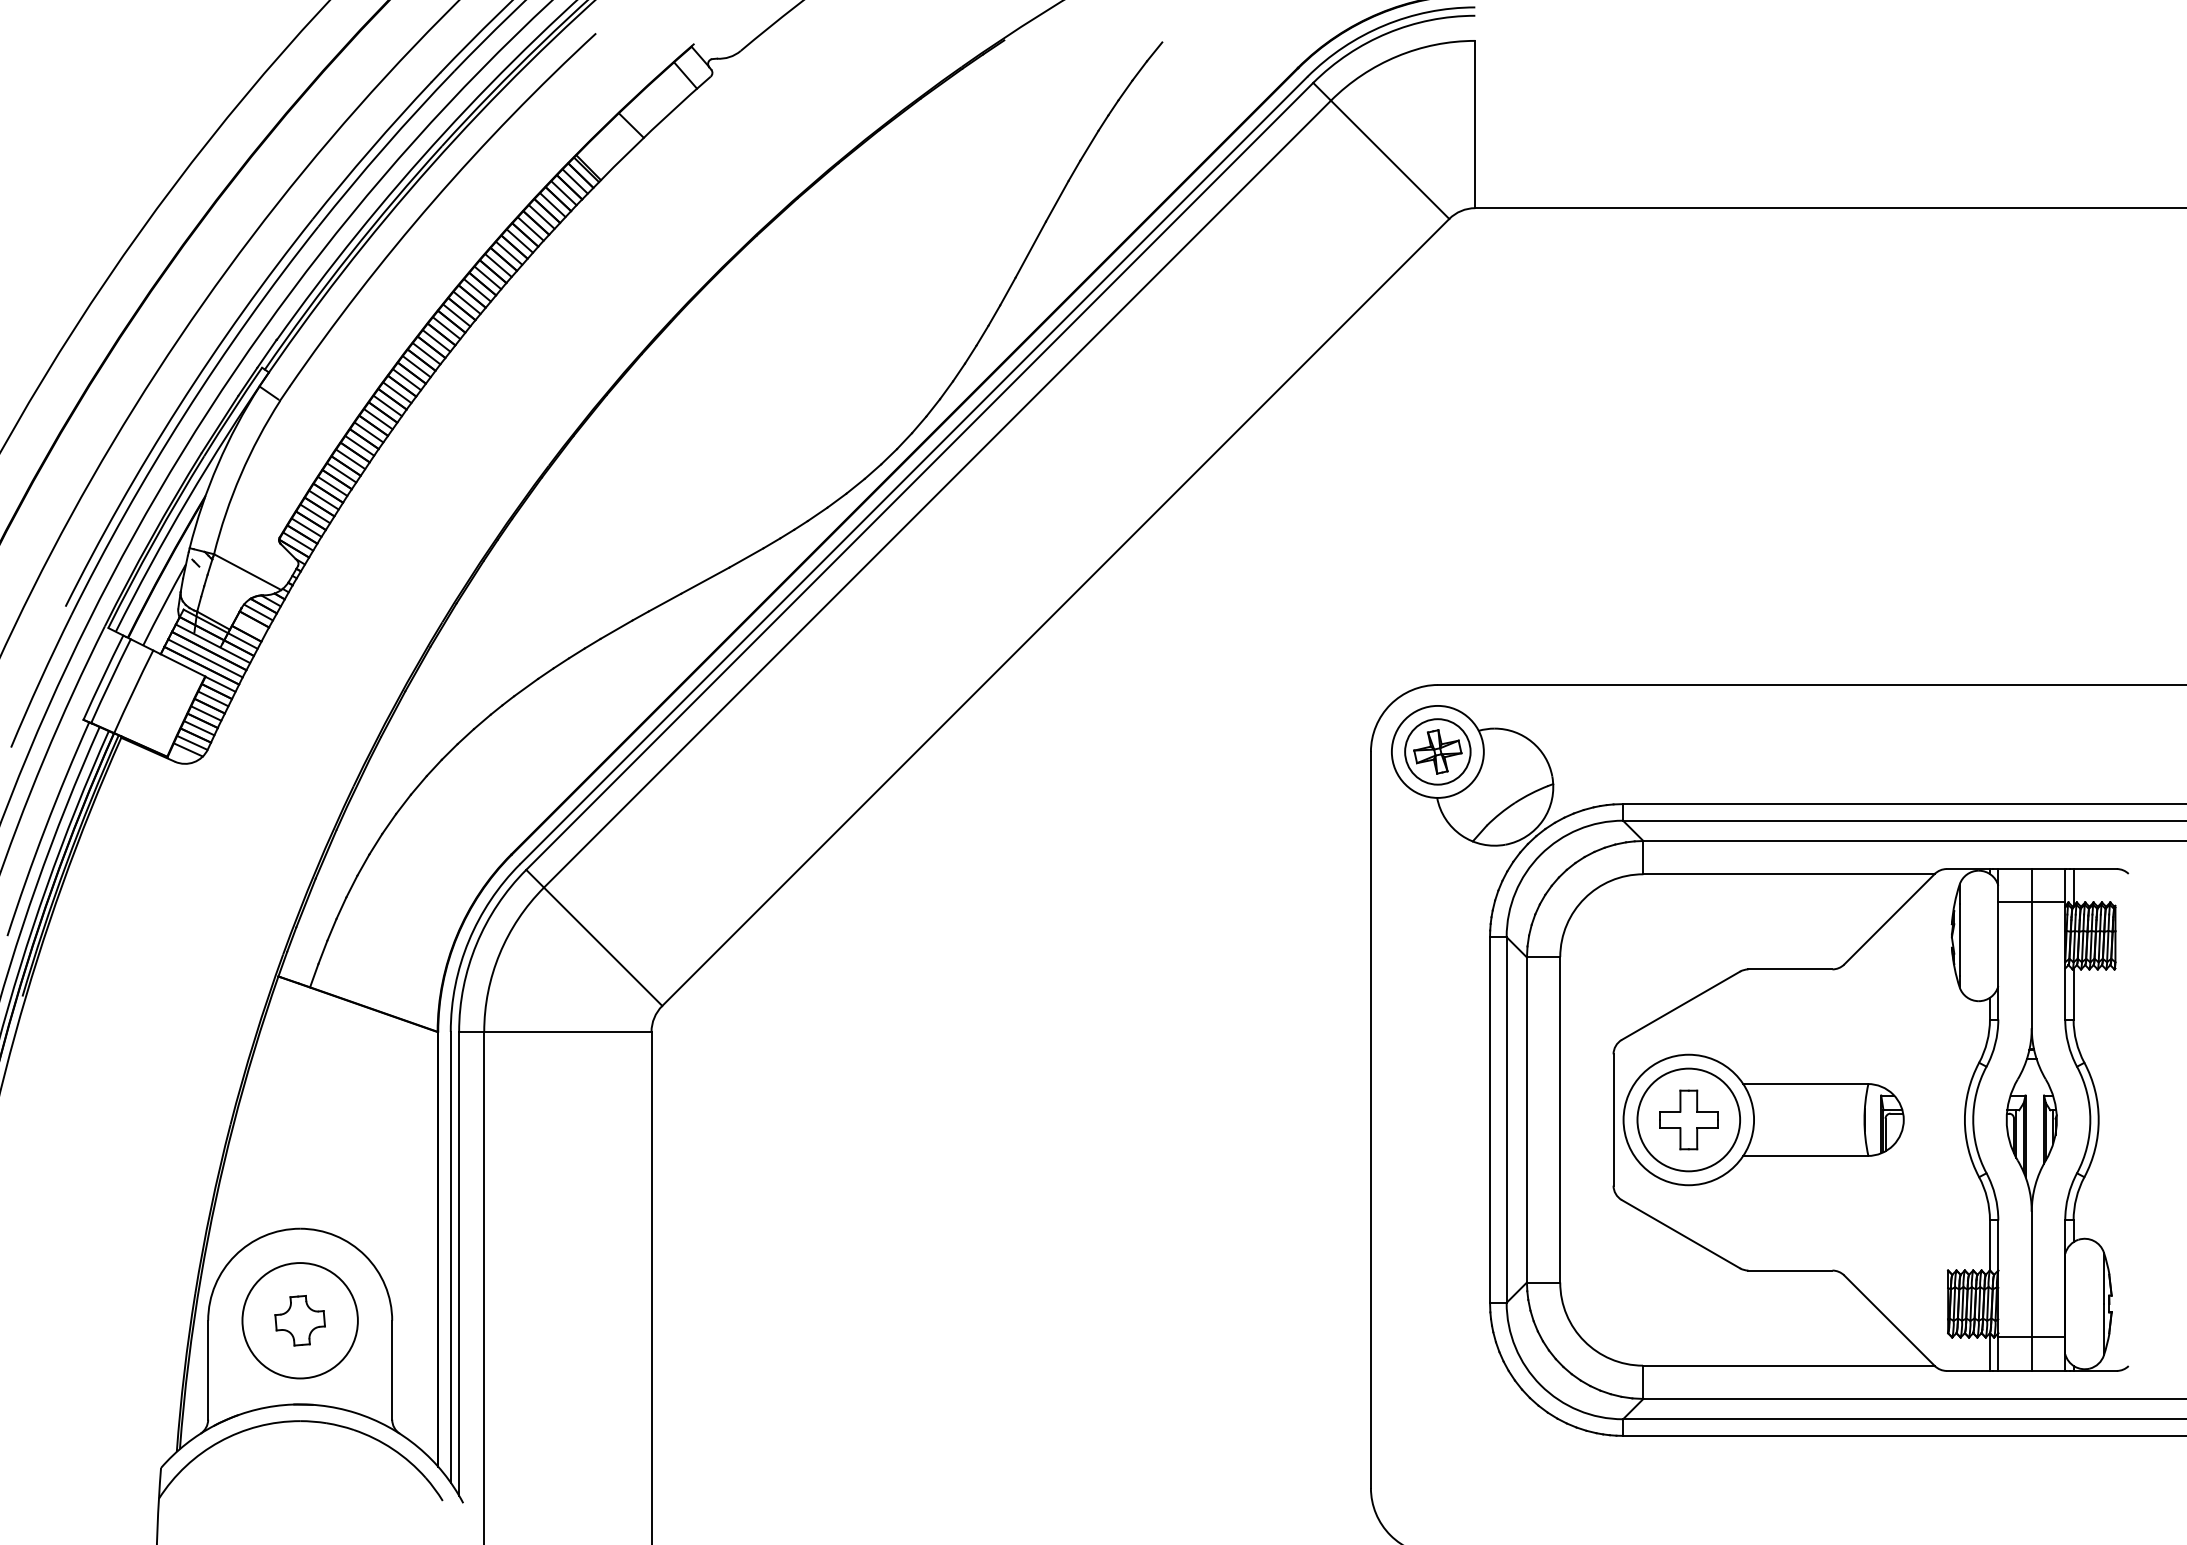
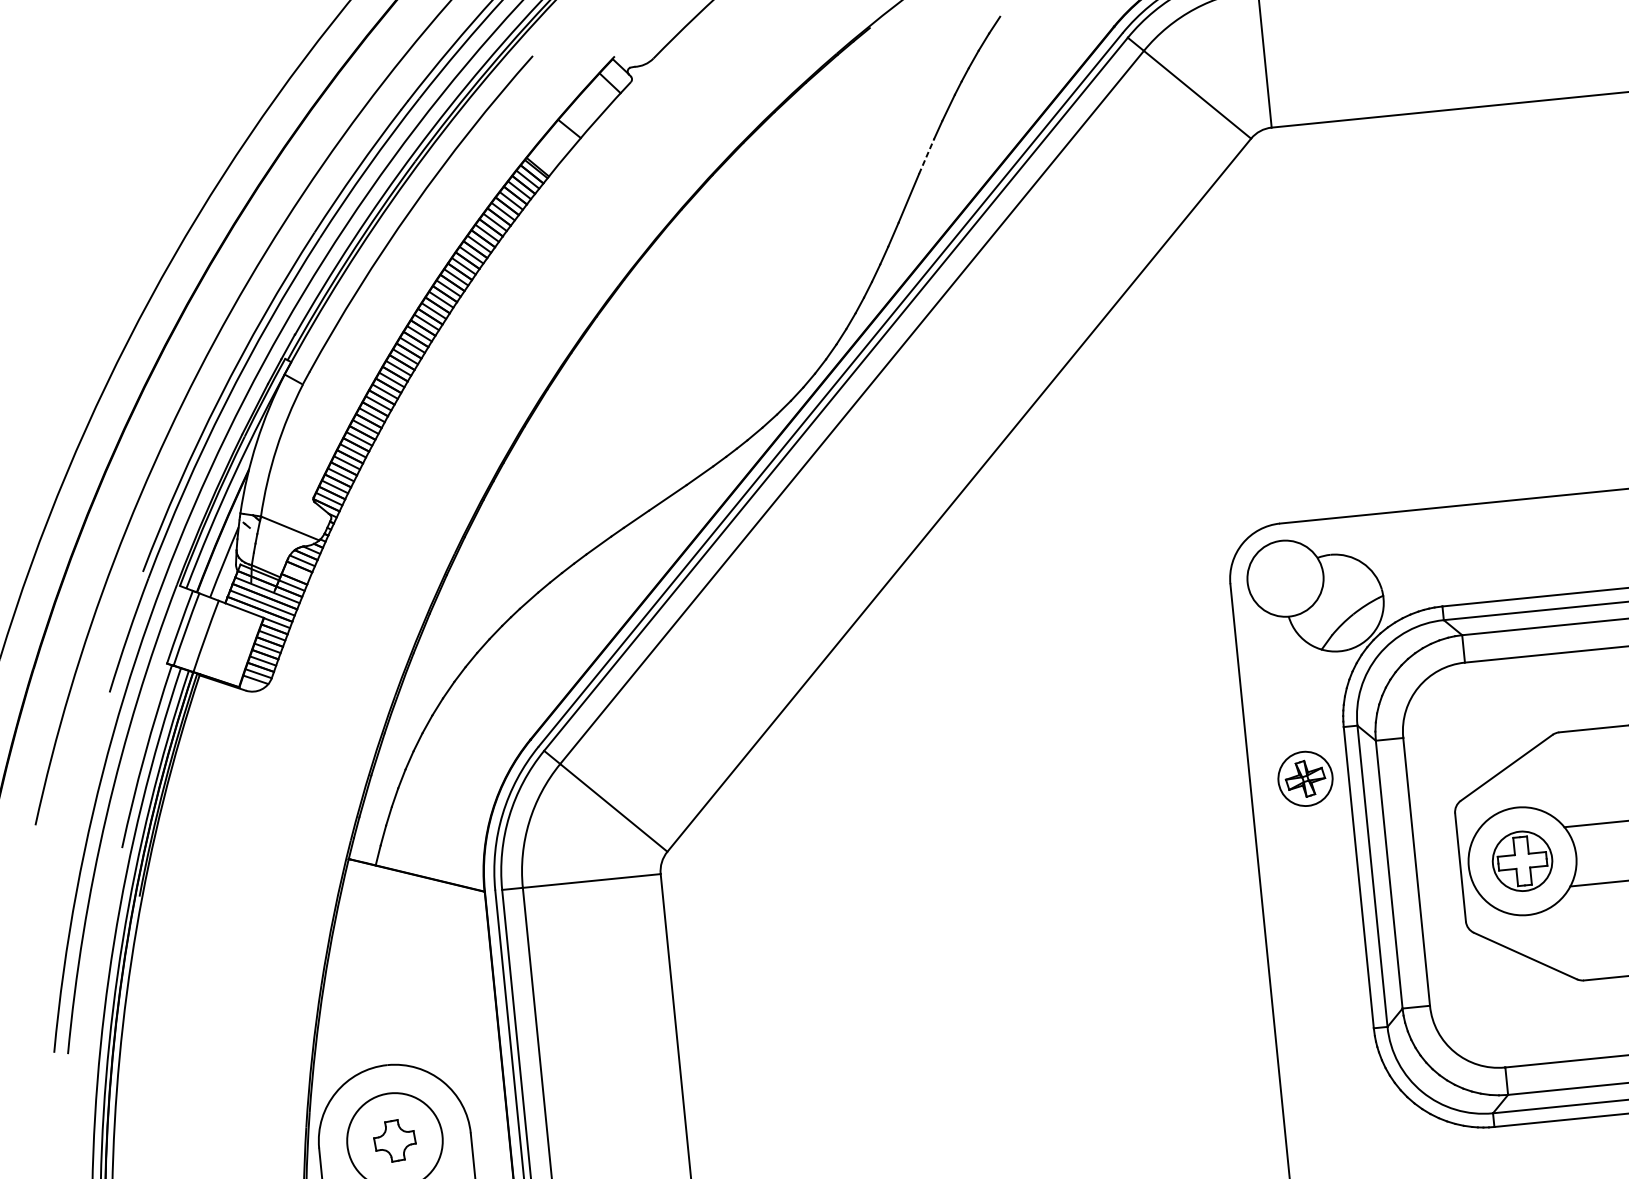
line: (1057, 200) -> (926, 155), solid -> dashed
part: (1437, 751) -> (1305, 778), moved
circle: (1688, 1119) -> (1522, 860), size x0.7

